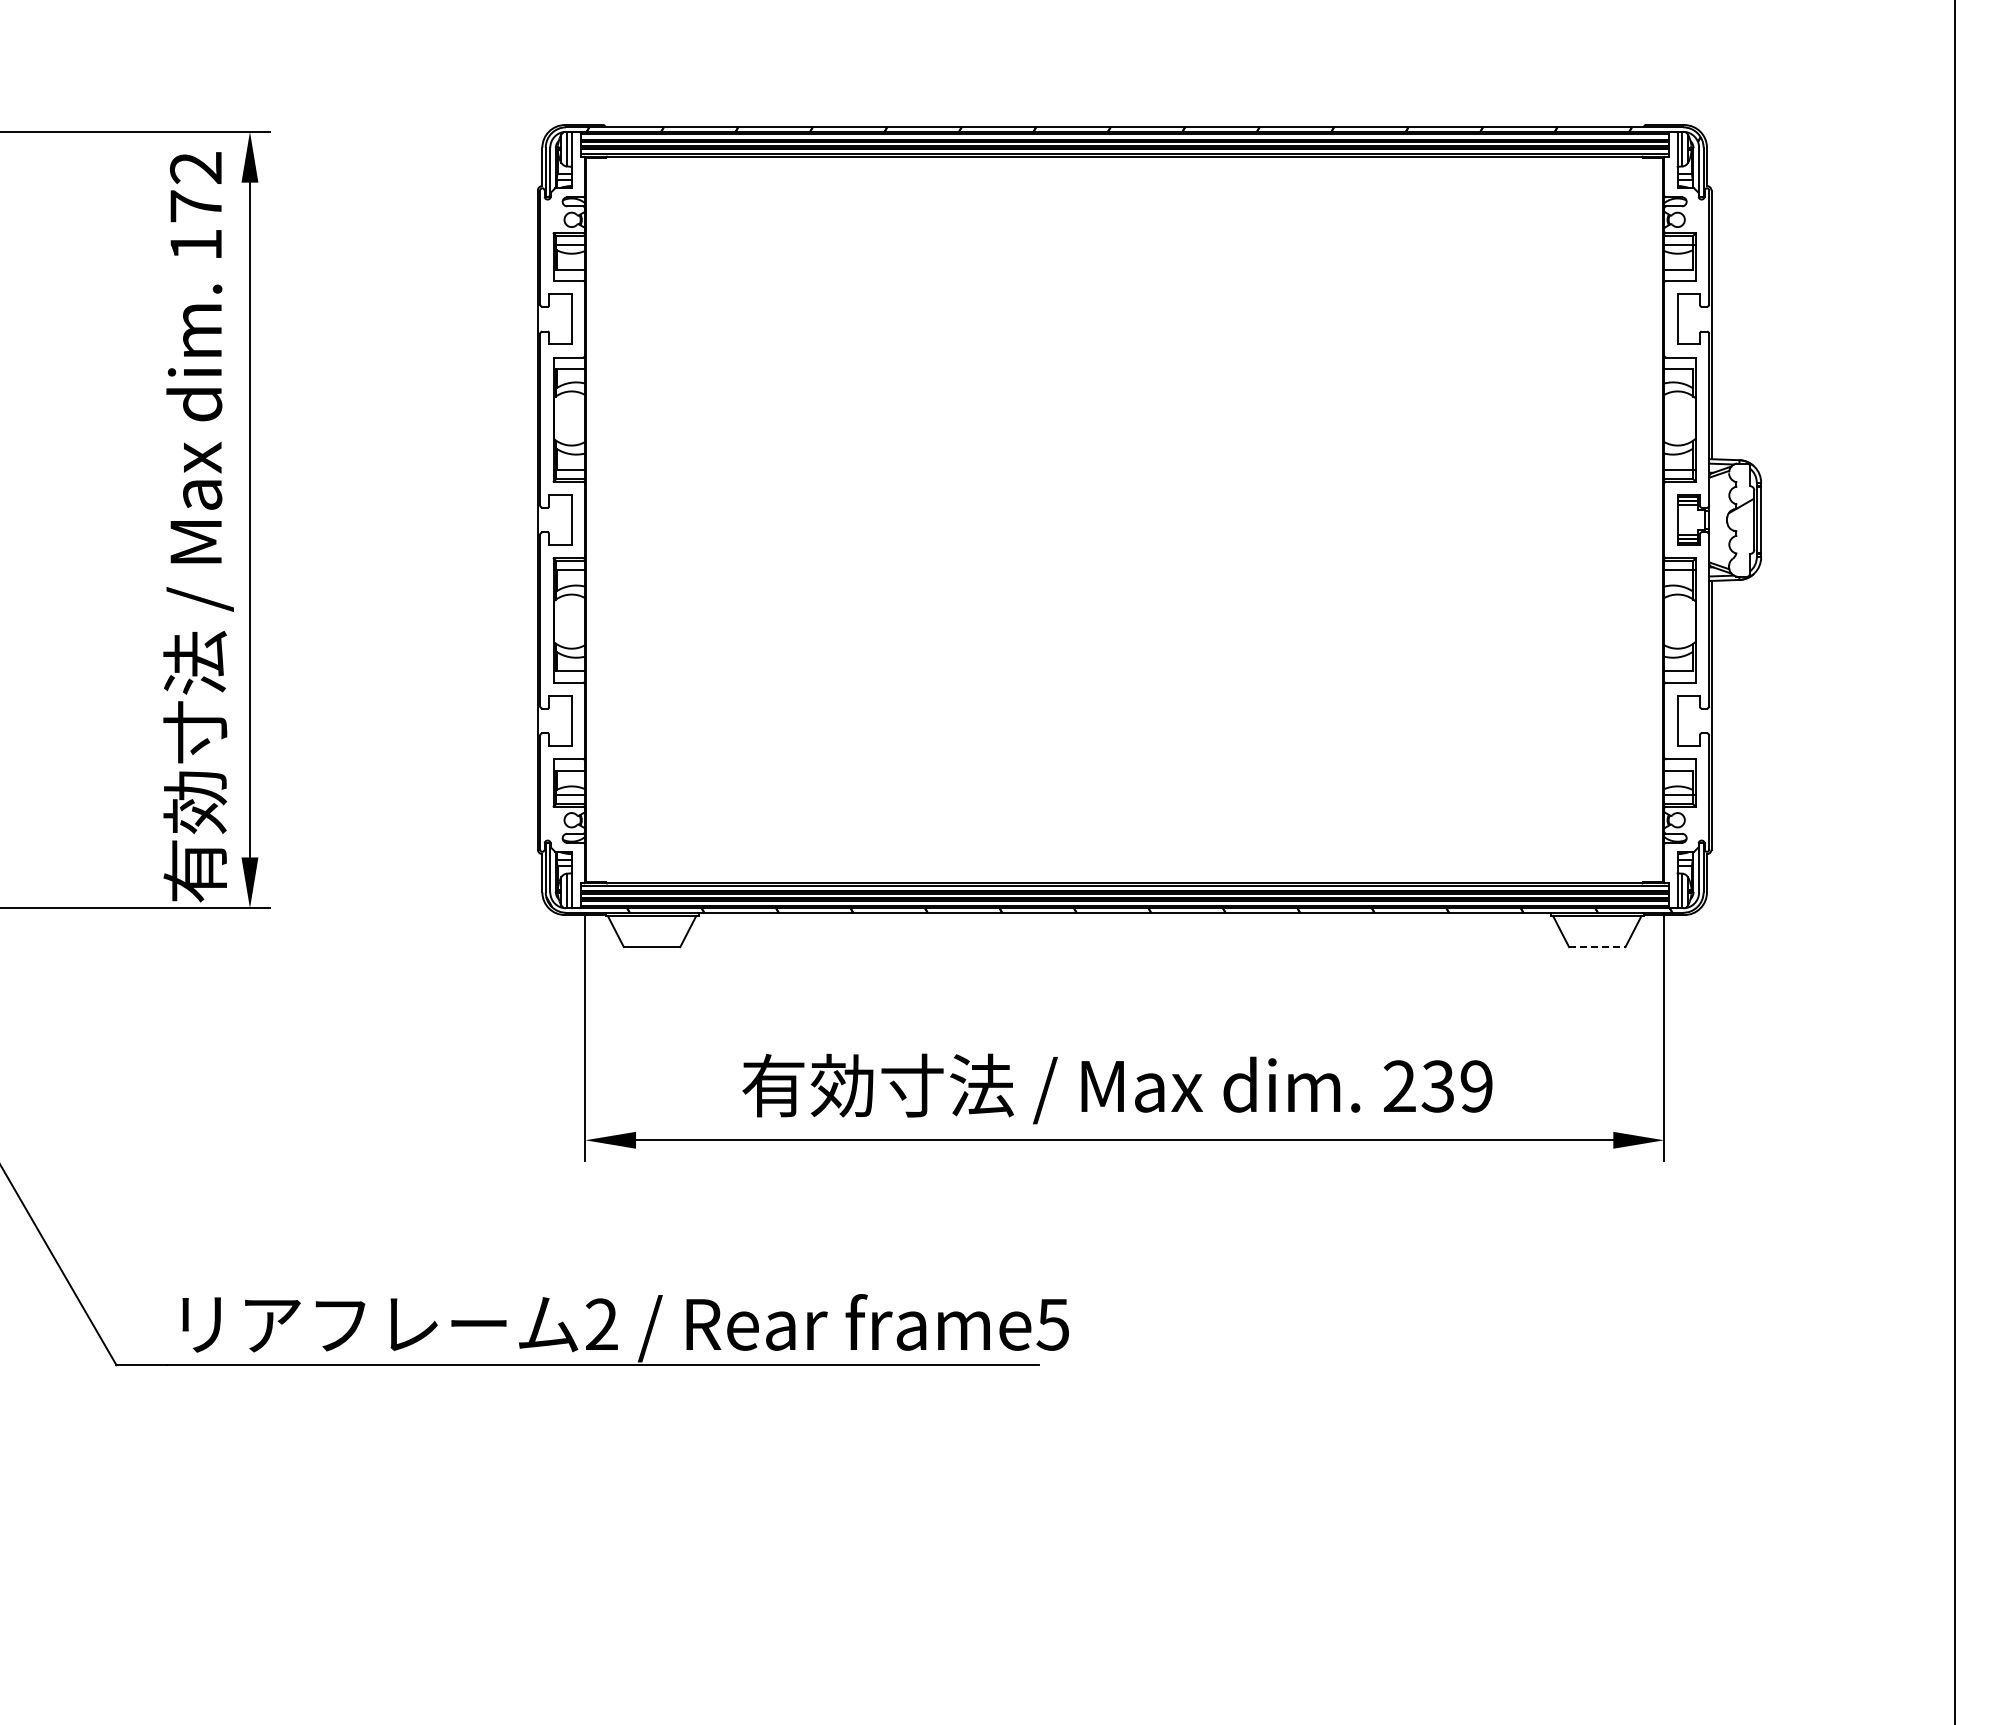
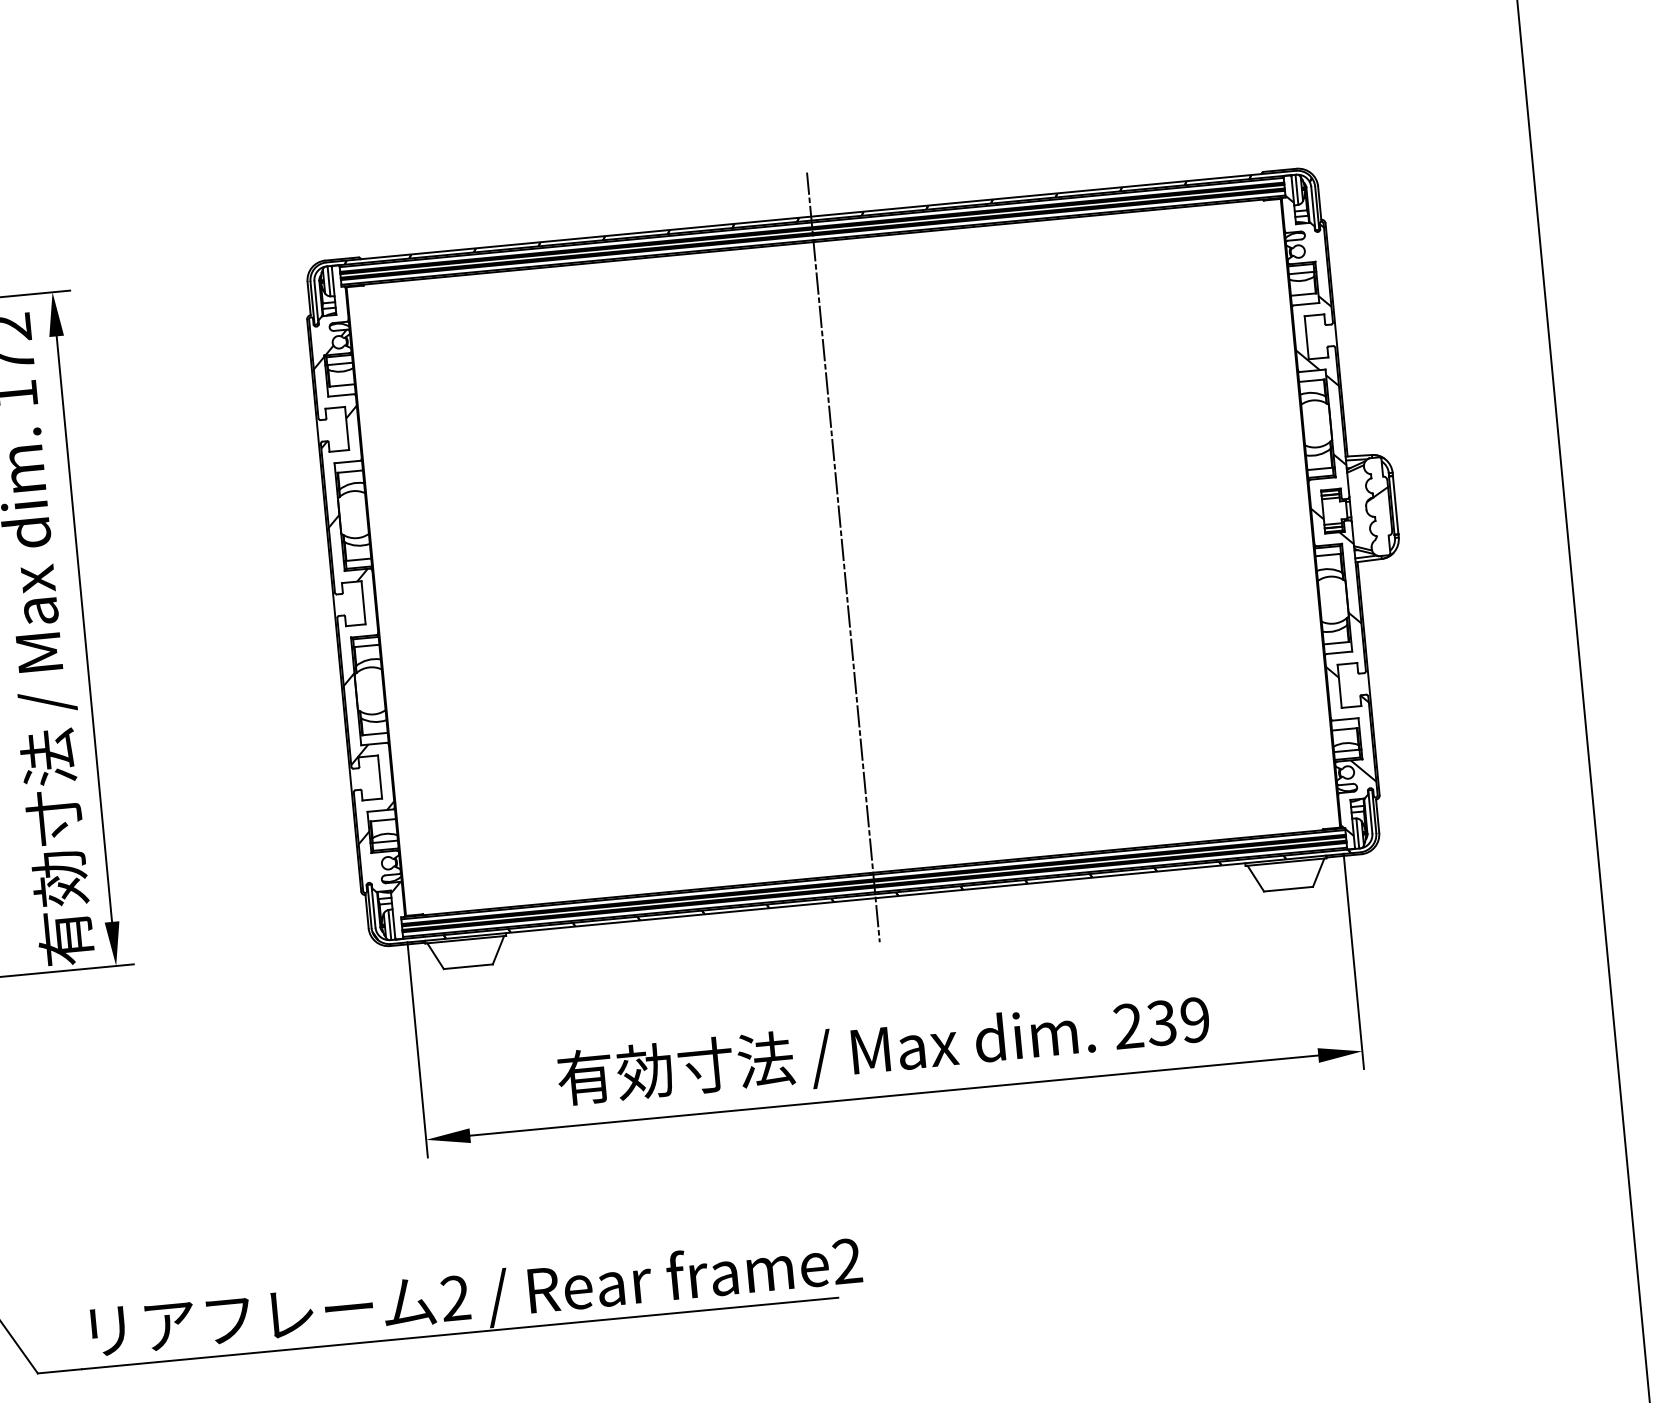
line: (1124, 519) -> (843, 556), added
hatch: (1686, 523) -> (1331, 514), added
hatch: (562, 530) -> (356, 612), added
line: (1597, 947) -> (1288, 889), dashed -> solid
text: (1052, 1324) -> (846, 1261), frame5 -> frame2

